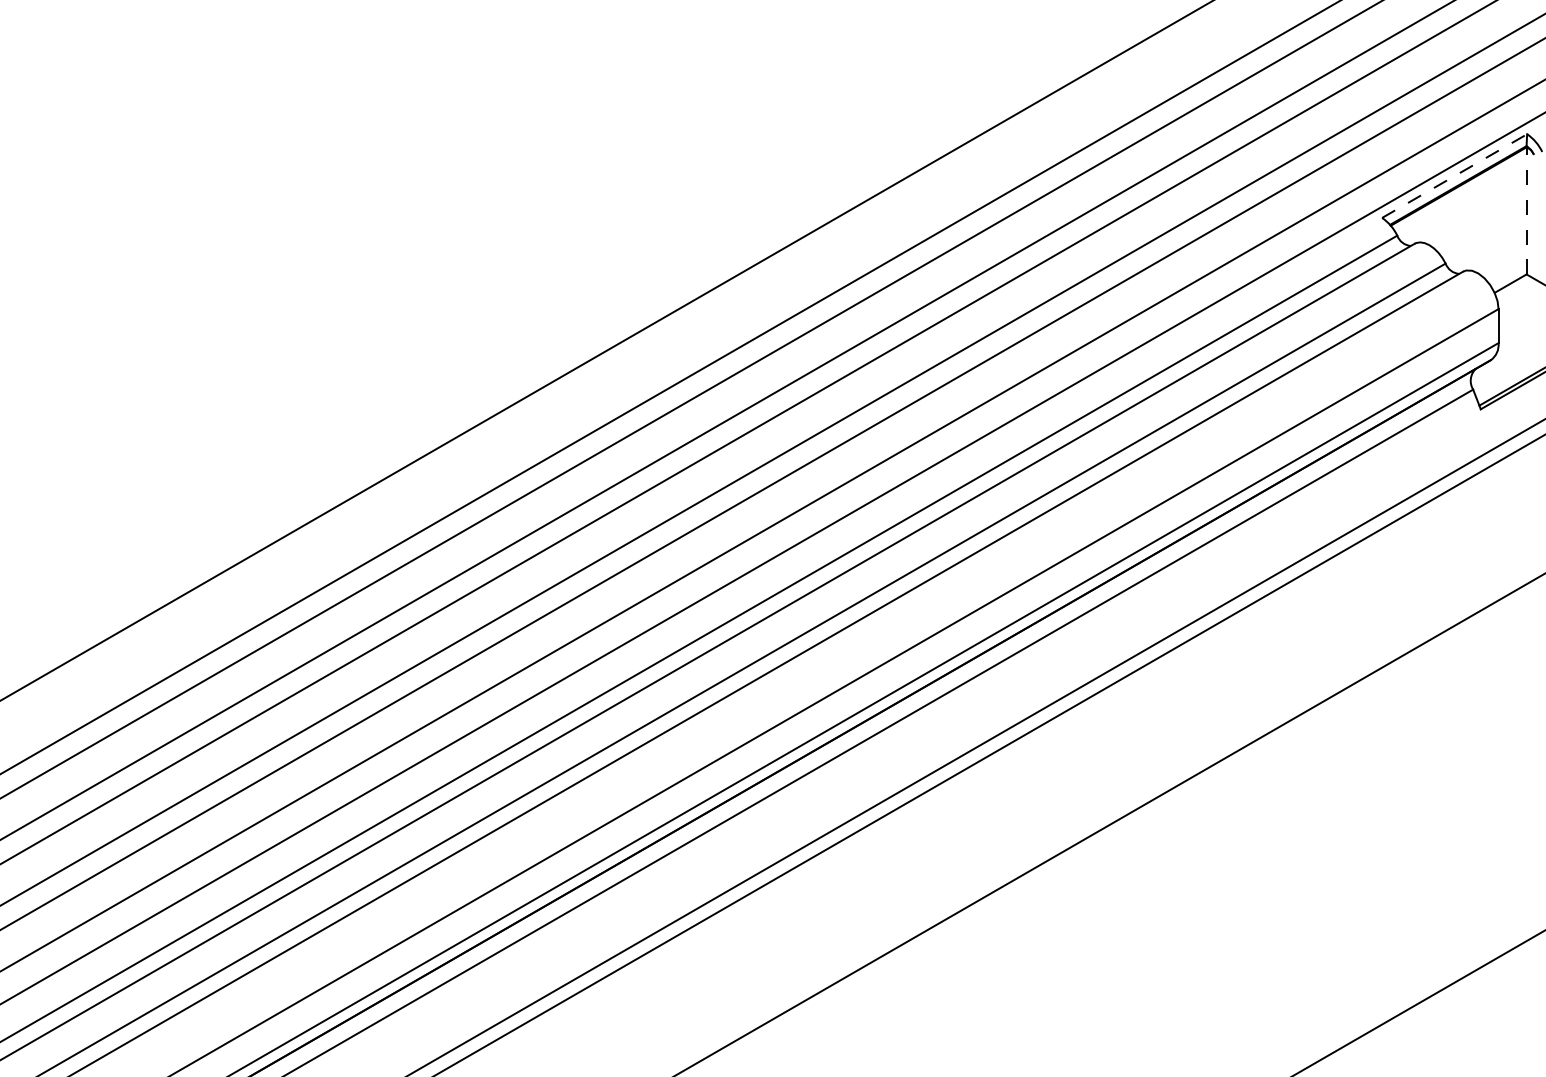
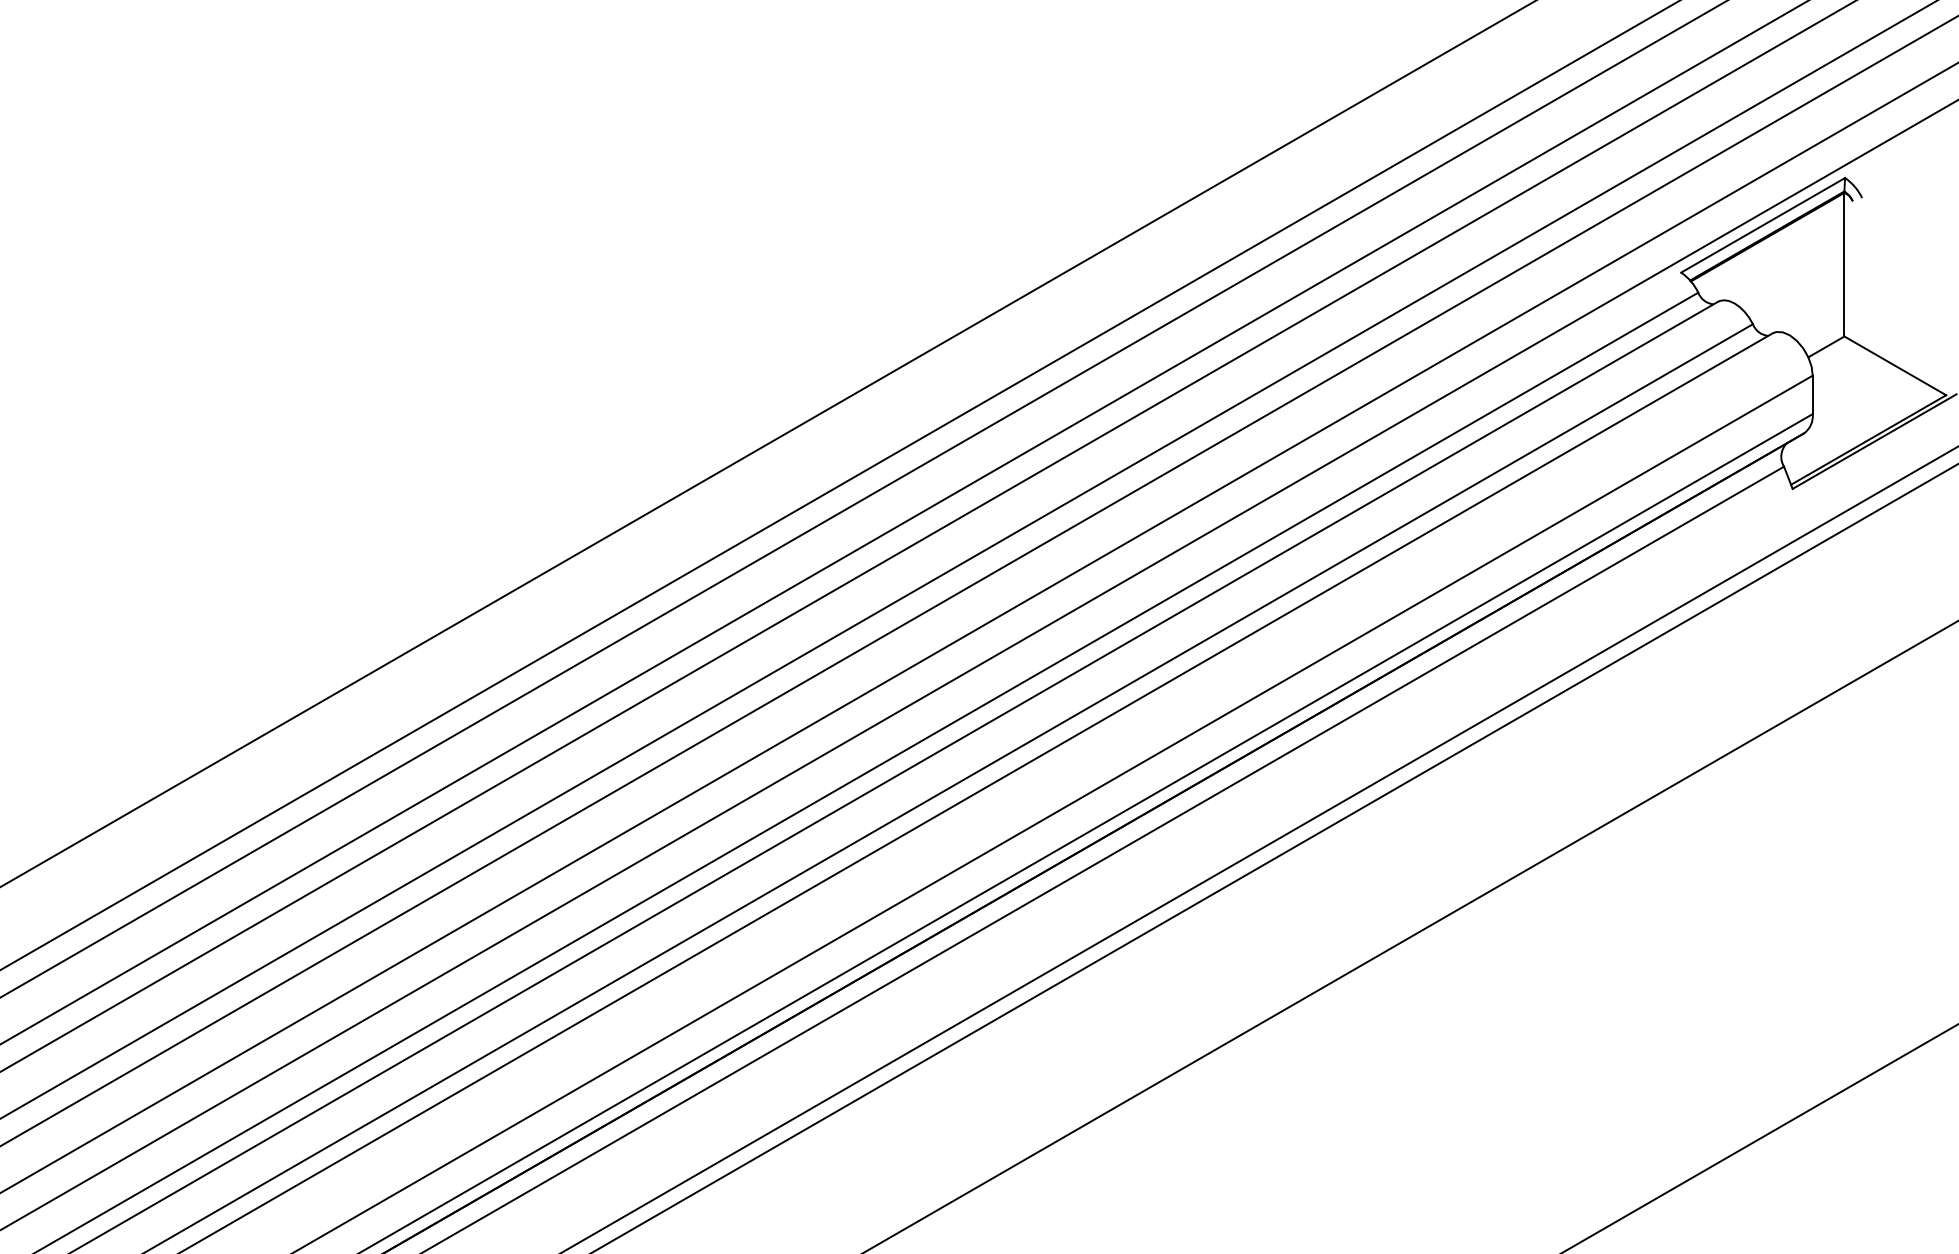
line: (1454, 176) -> (1763, 225), dashed -> solid
line: (1526, 210) -> (1844, 264), dashed -> solid

